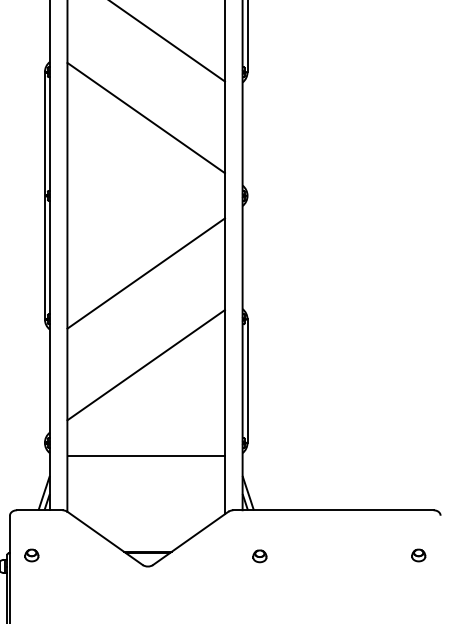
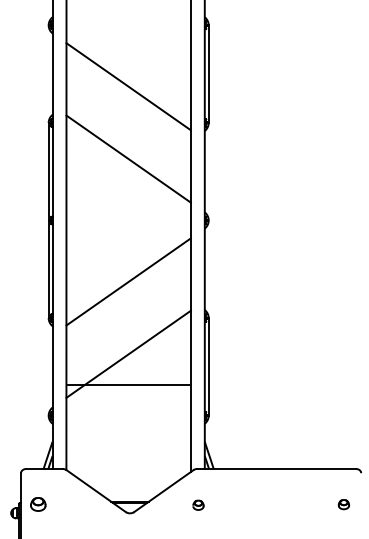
line: (145, 455) -> (128, 384), moved
part: (32, 555) -> (38, 504), size x1.4
part: (259, 555) -> (198, 504), moved

